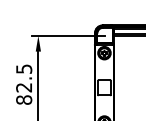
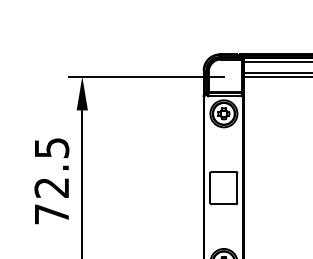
text: (24, 99) -> (52, 213), 82.5 -> 72.5

